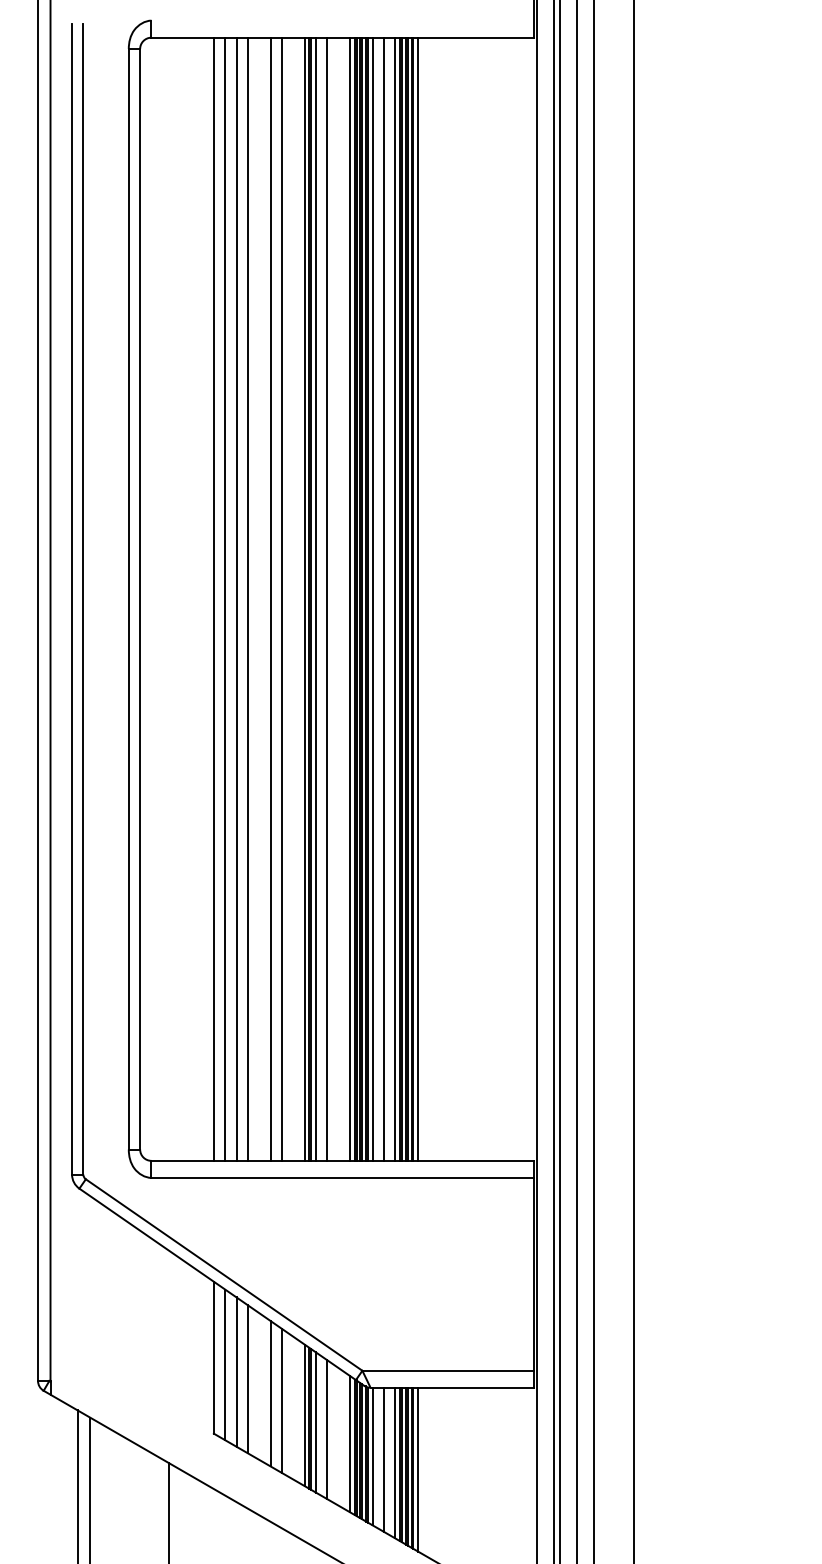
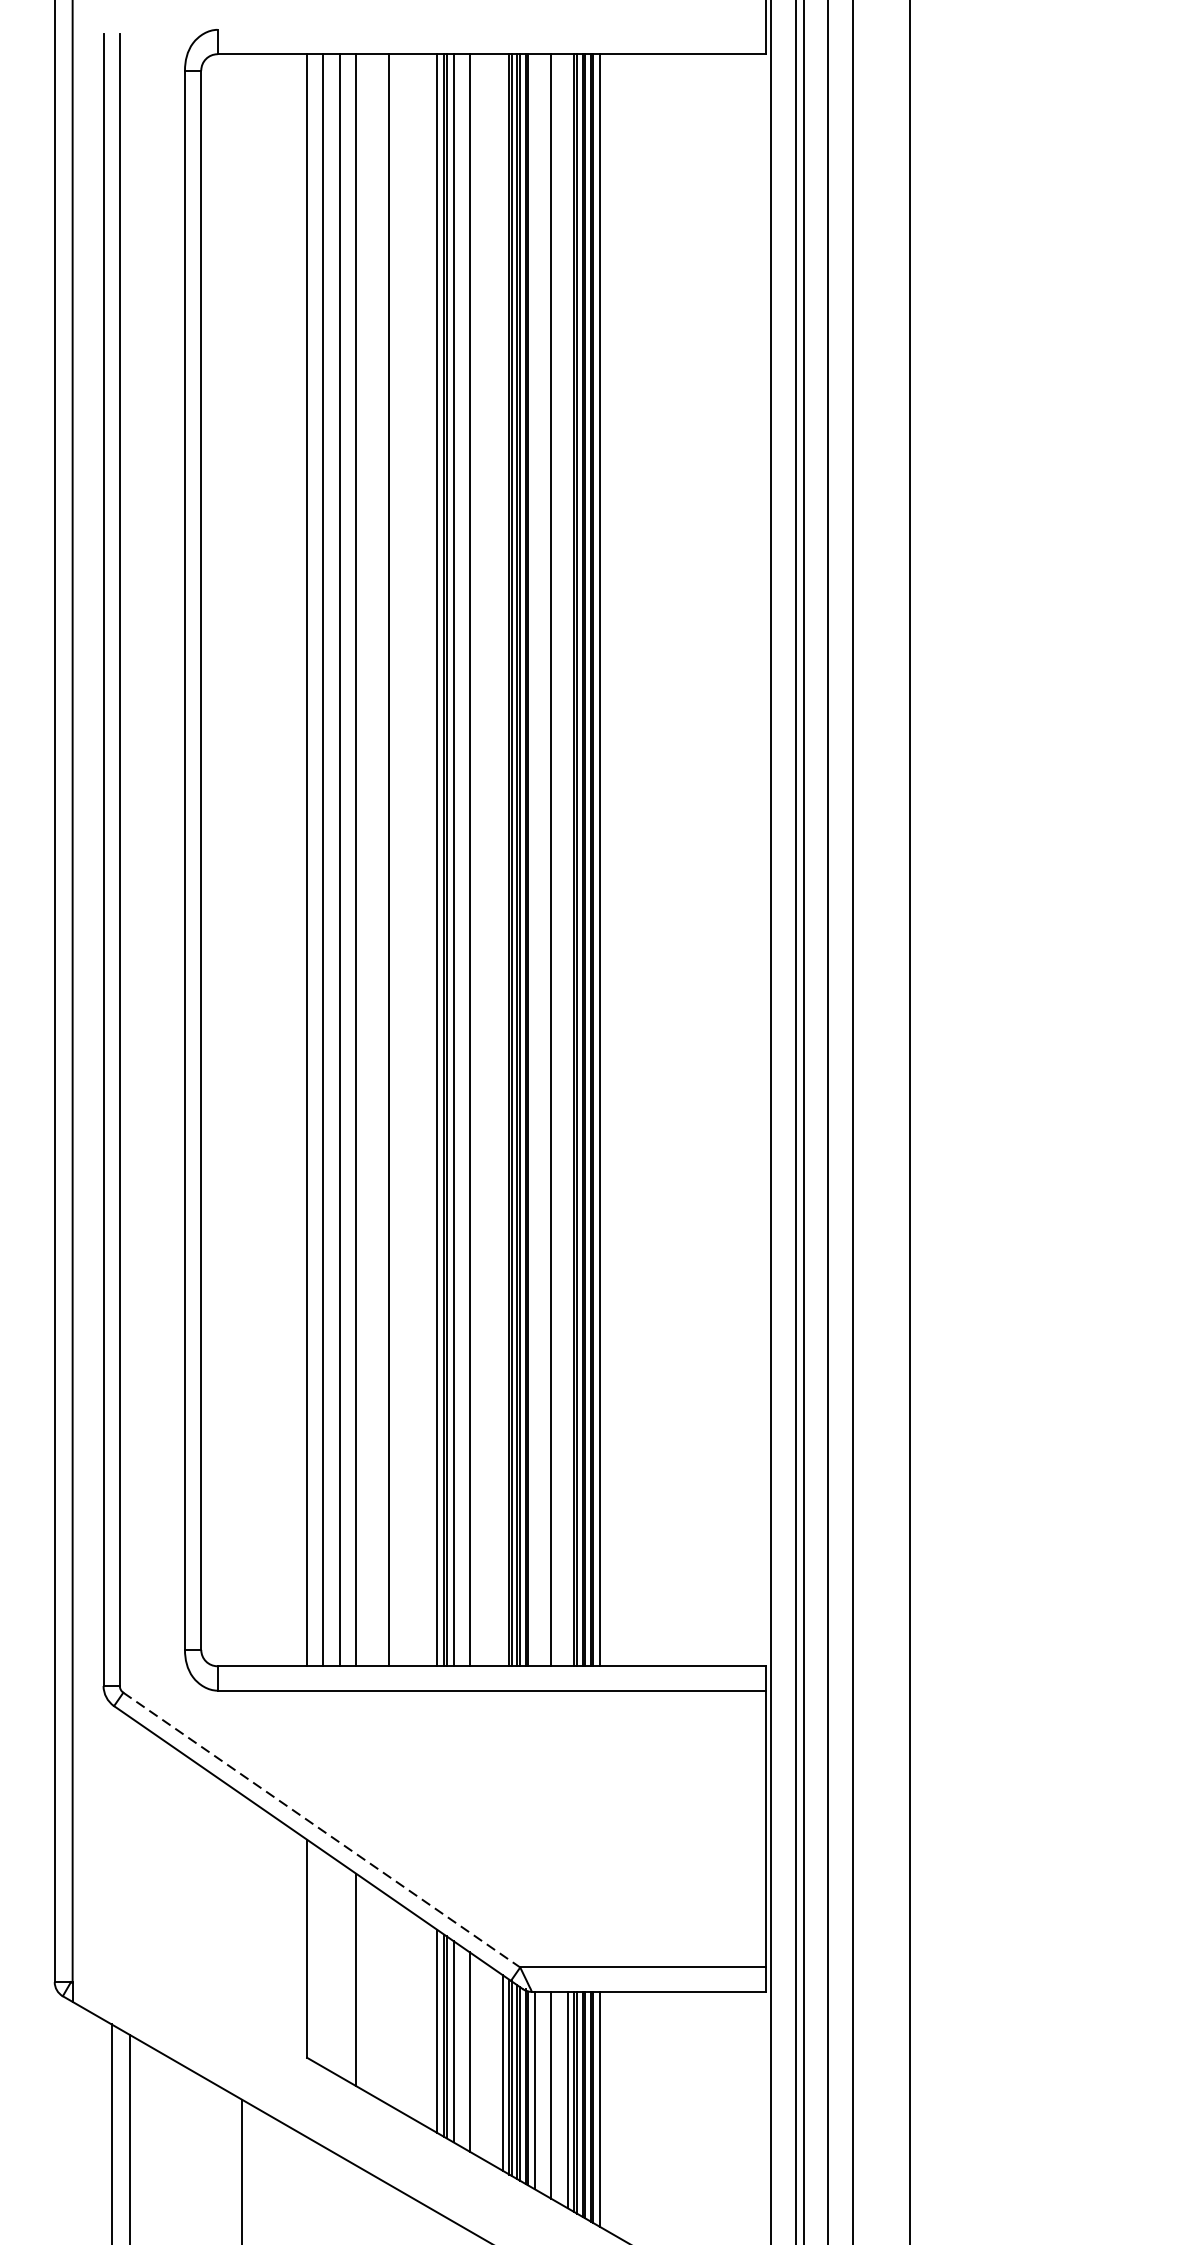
line: (281, 598) -> (404, 859), removed
line: (350, 598) -> (503, 859), removed
line: (372, 598) -> (534, 859), removed
line: (395, 598) -> (567, 859), removed
line: (224, 1275) -> (322, 1830), solid -> dashed
line: (225, 1364) -> (323, 1958), removed
line: (236, 1371) -> (339, 1968), removed
line: (270, 1393) -> (388, 2000), removed
line: (281, 1400) -> (404, 2010), removed

